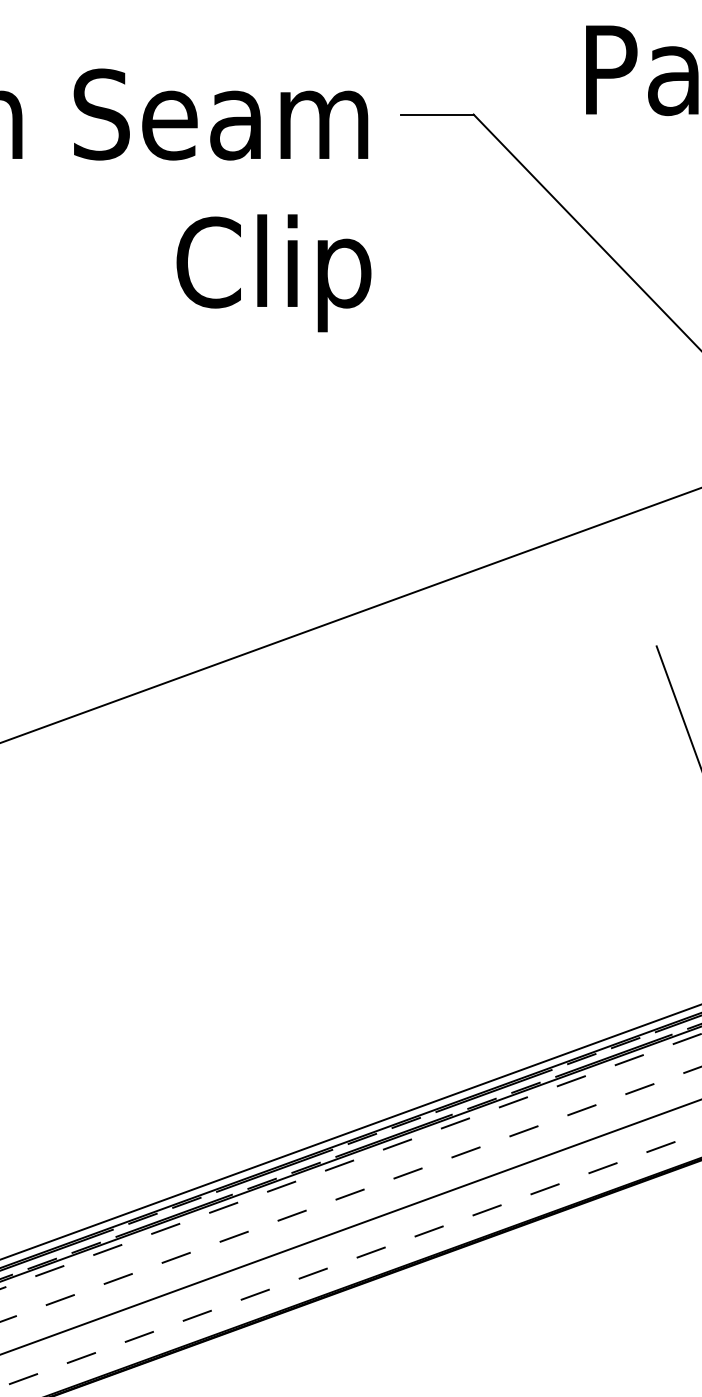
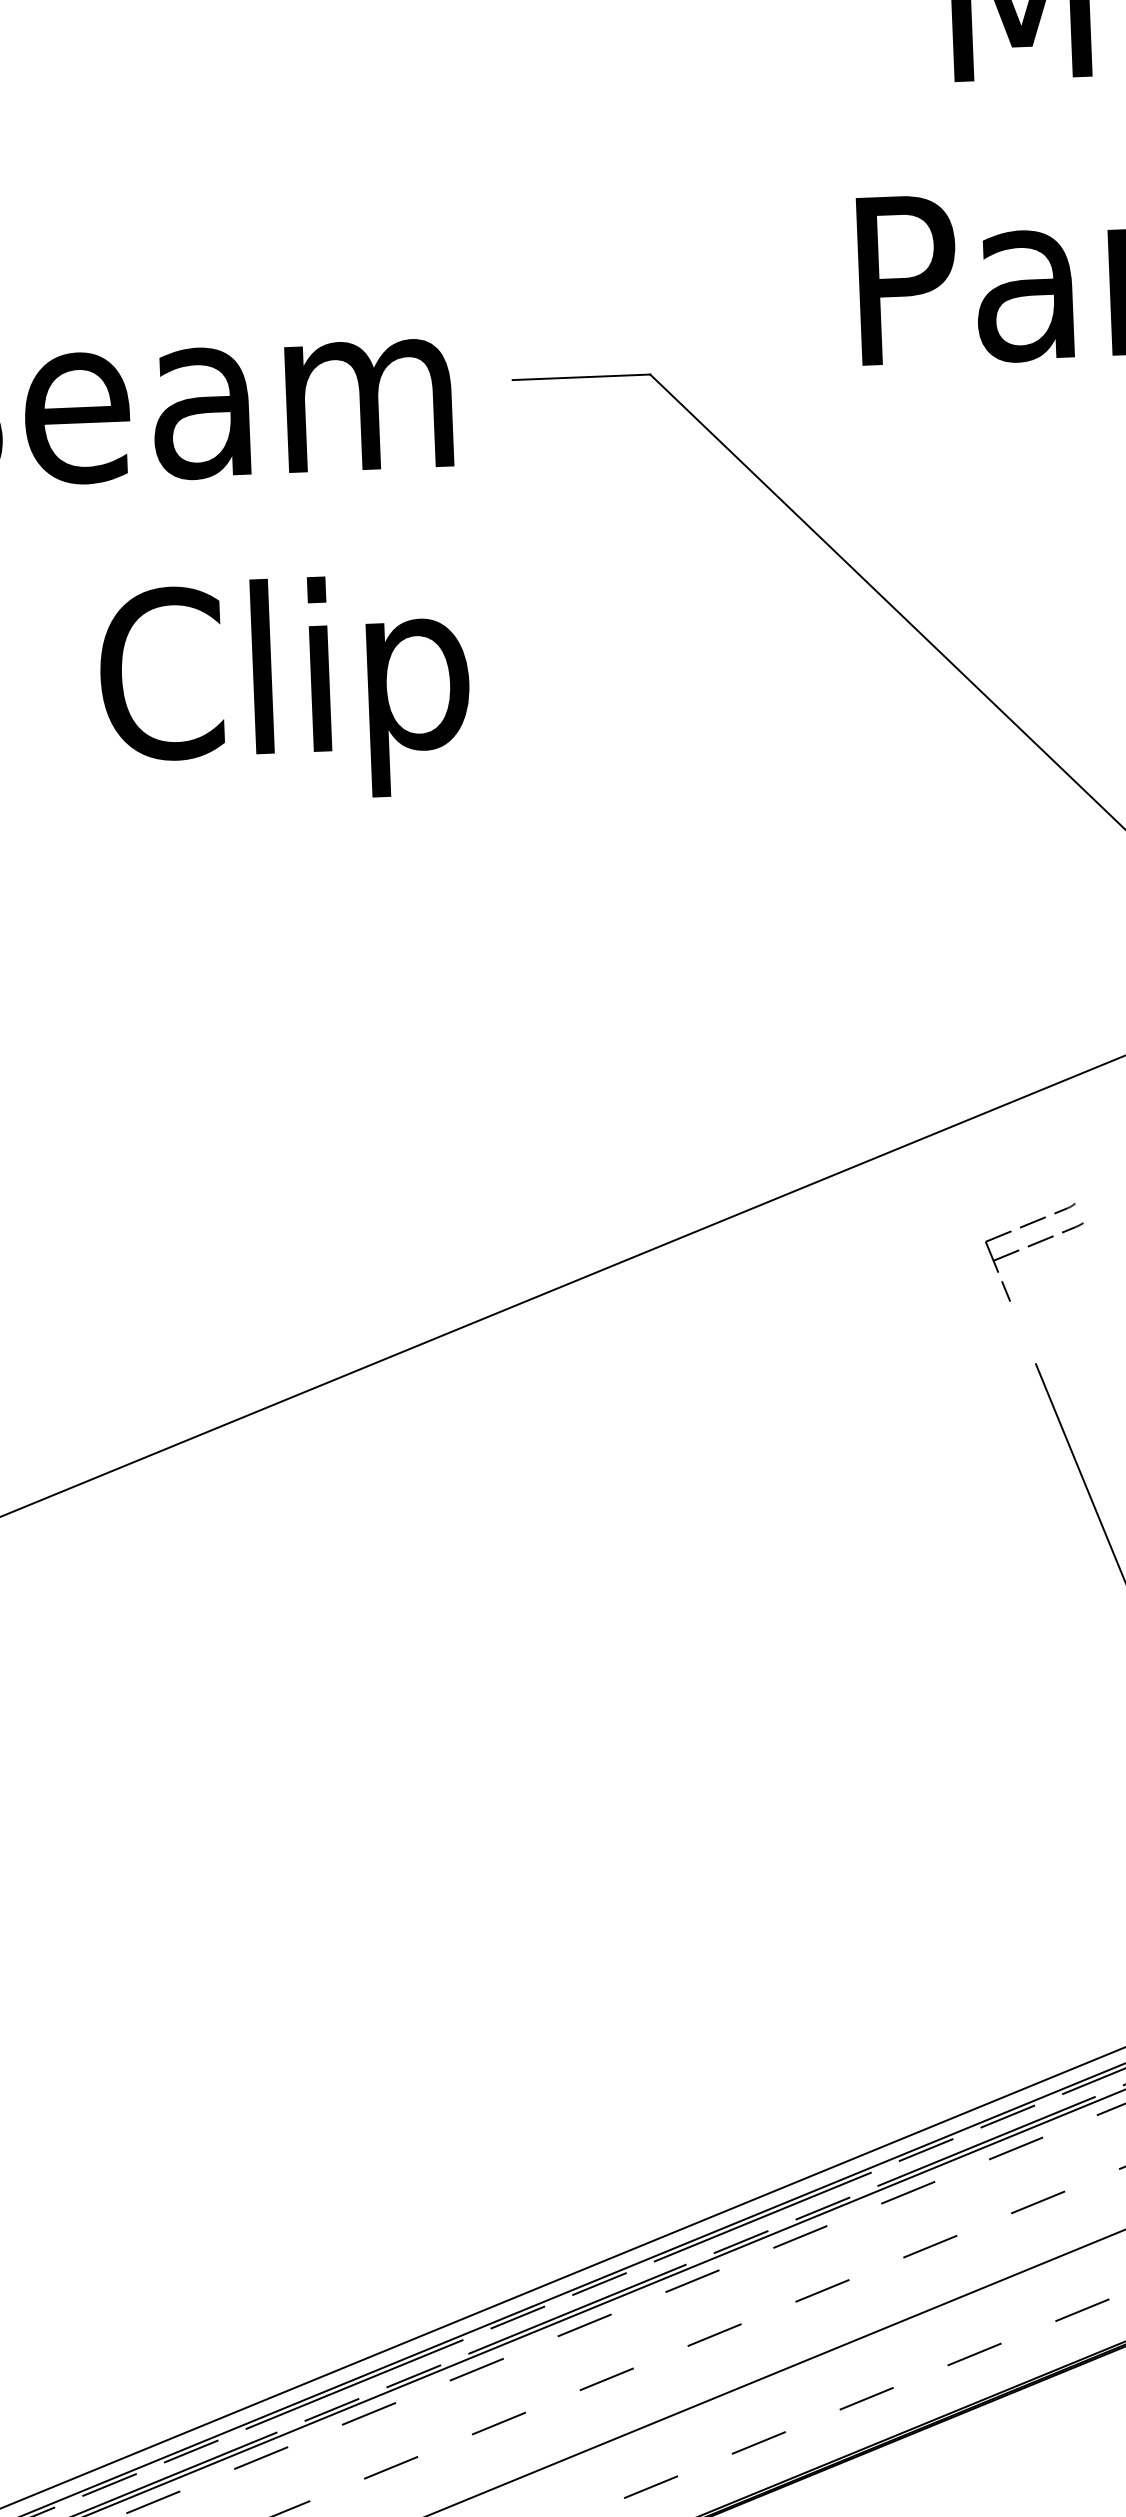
part: (657, 586) -> (1033, 1251), added

